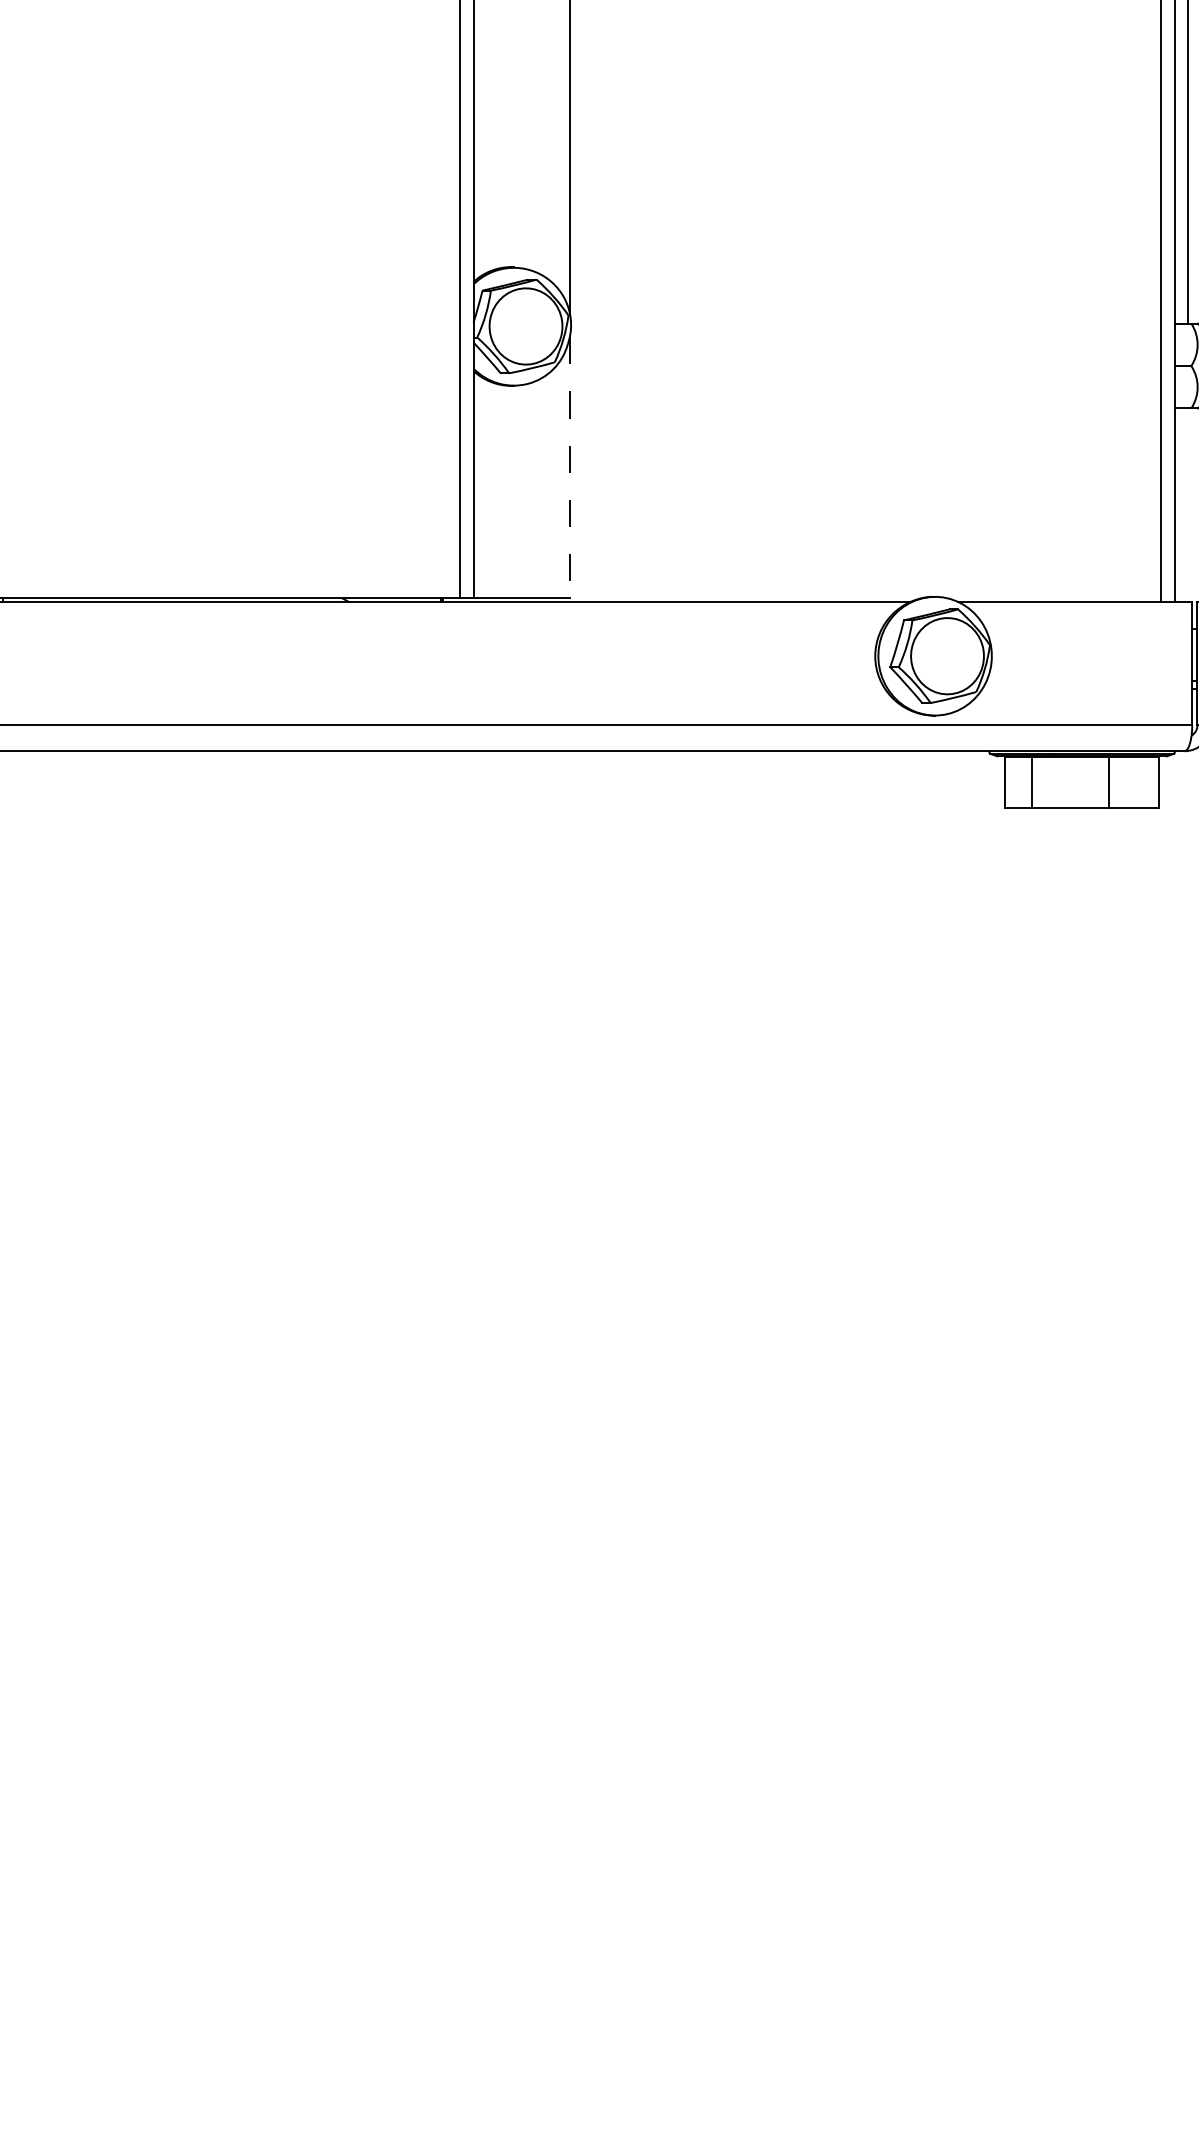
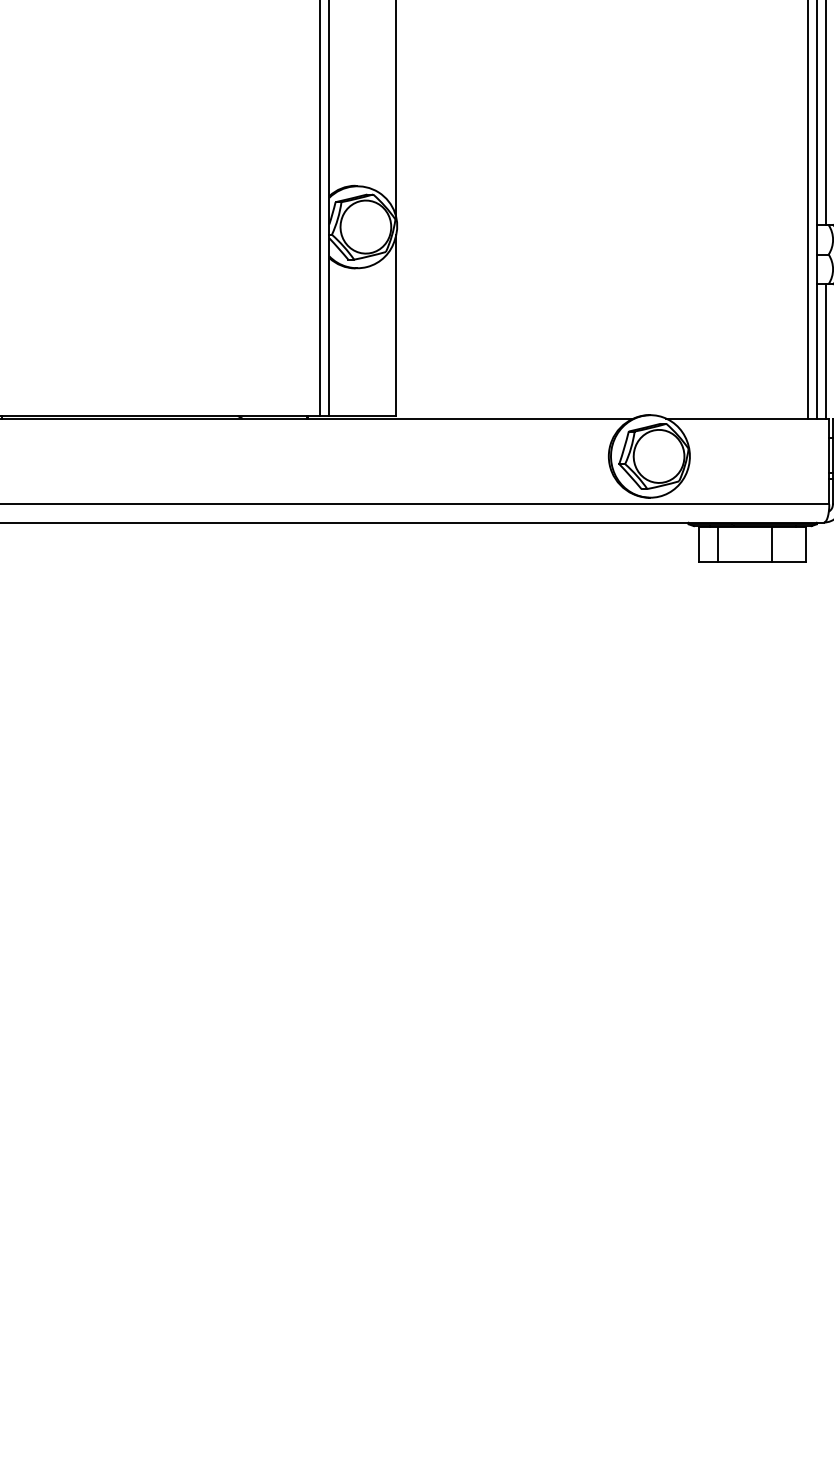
line: (570, 467) -> (396, 325), dashed -> solid
line: (1188, 505) -> (826, 351), added

